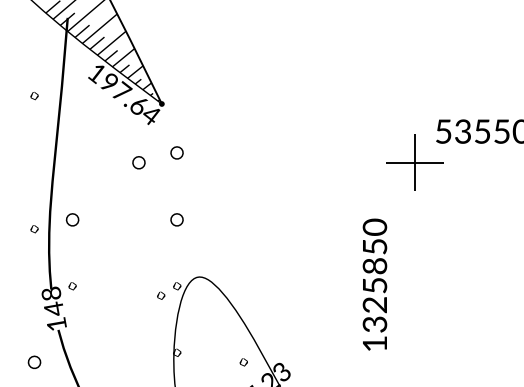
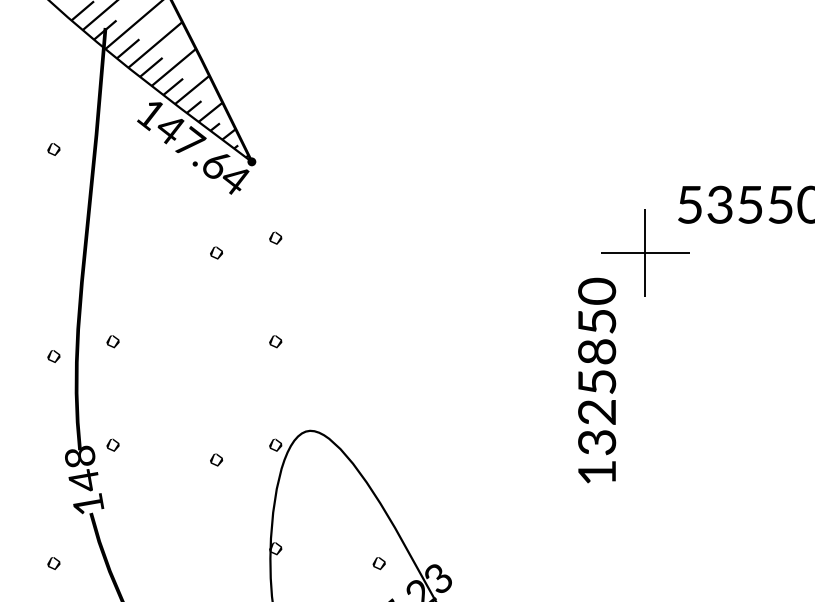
text: (109, 82) -> (170, 128), 197.64 -> 147.64
part: (177, 153) -> (276, 238), size x0.62
part: (139, 162) -> (217, 252), size x0.62
part: (72, 219) -> (112, 341), size x0.62
part: (177, 219) -> (276, 341), size x0.62
text: (374, 284) -> (596, 380), moved
part: (161, 295) -> (217, 459), moved
part: (34, 362) -> (53, 563), size x0.62

